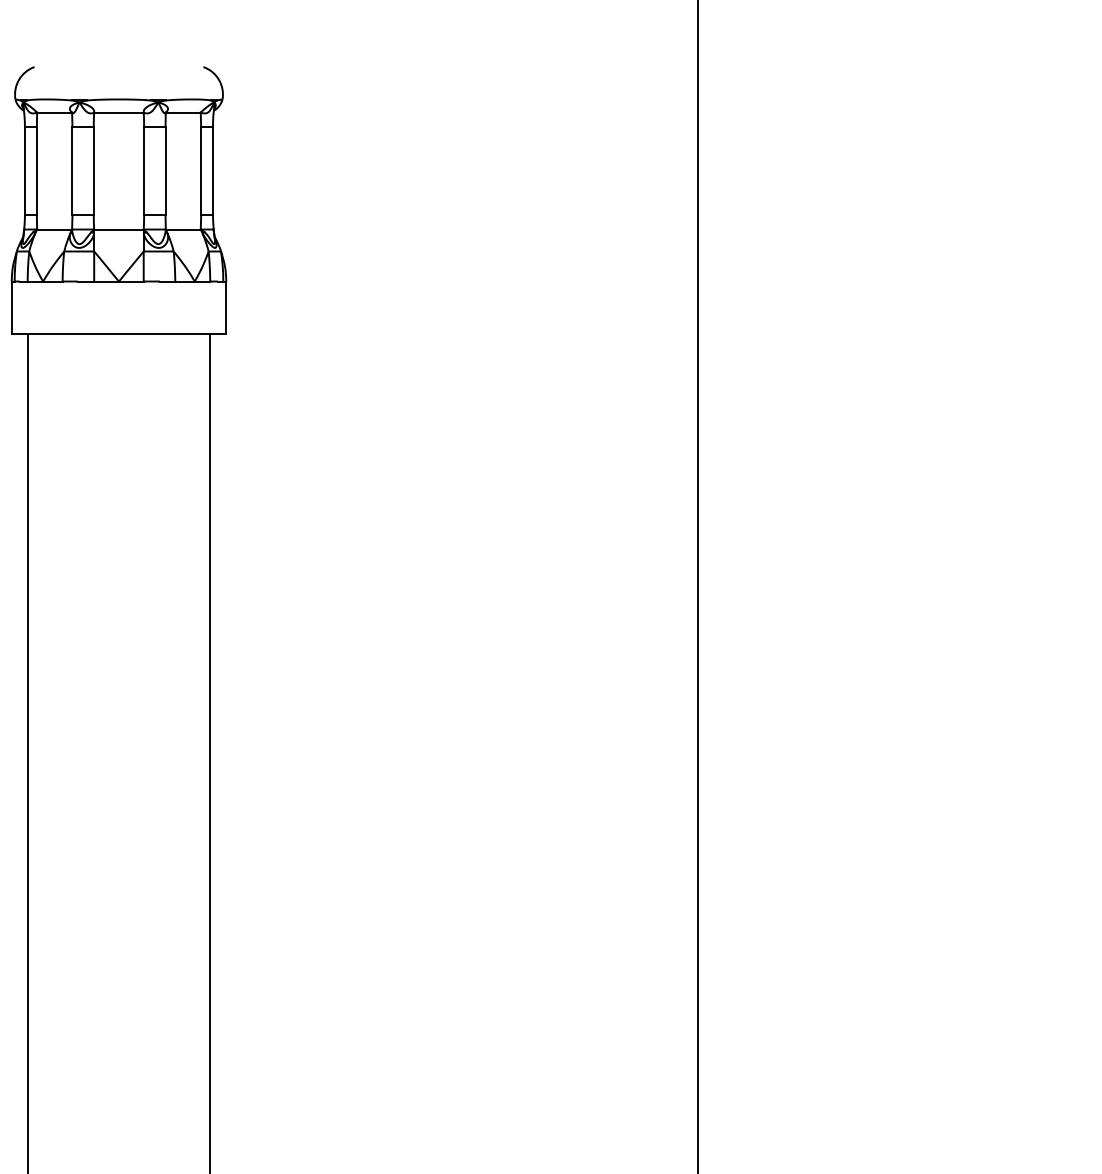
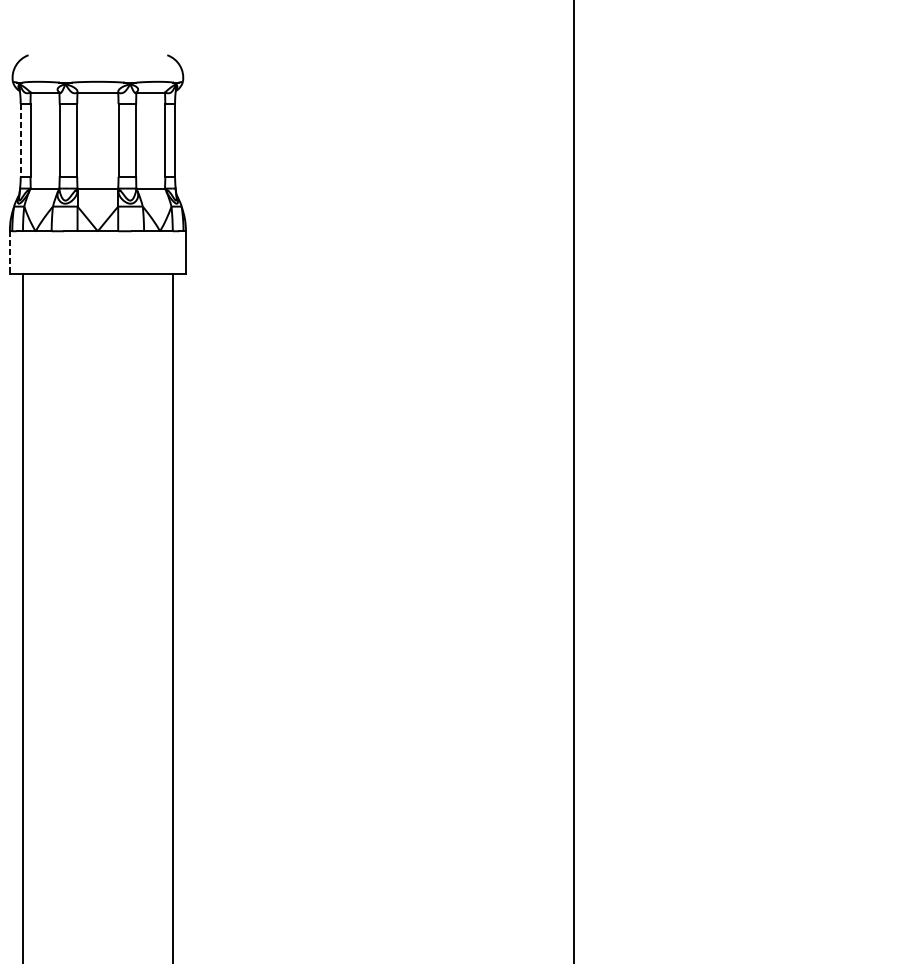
line: (24, 171) -> (20, 140), solid -> dashed
line: (11, 307) -> (9, 252), solid -> dashed

